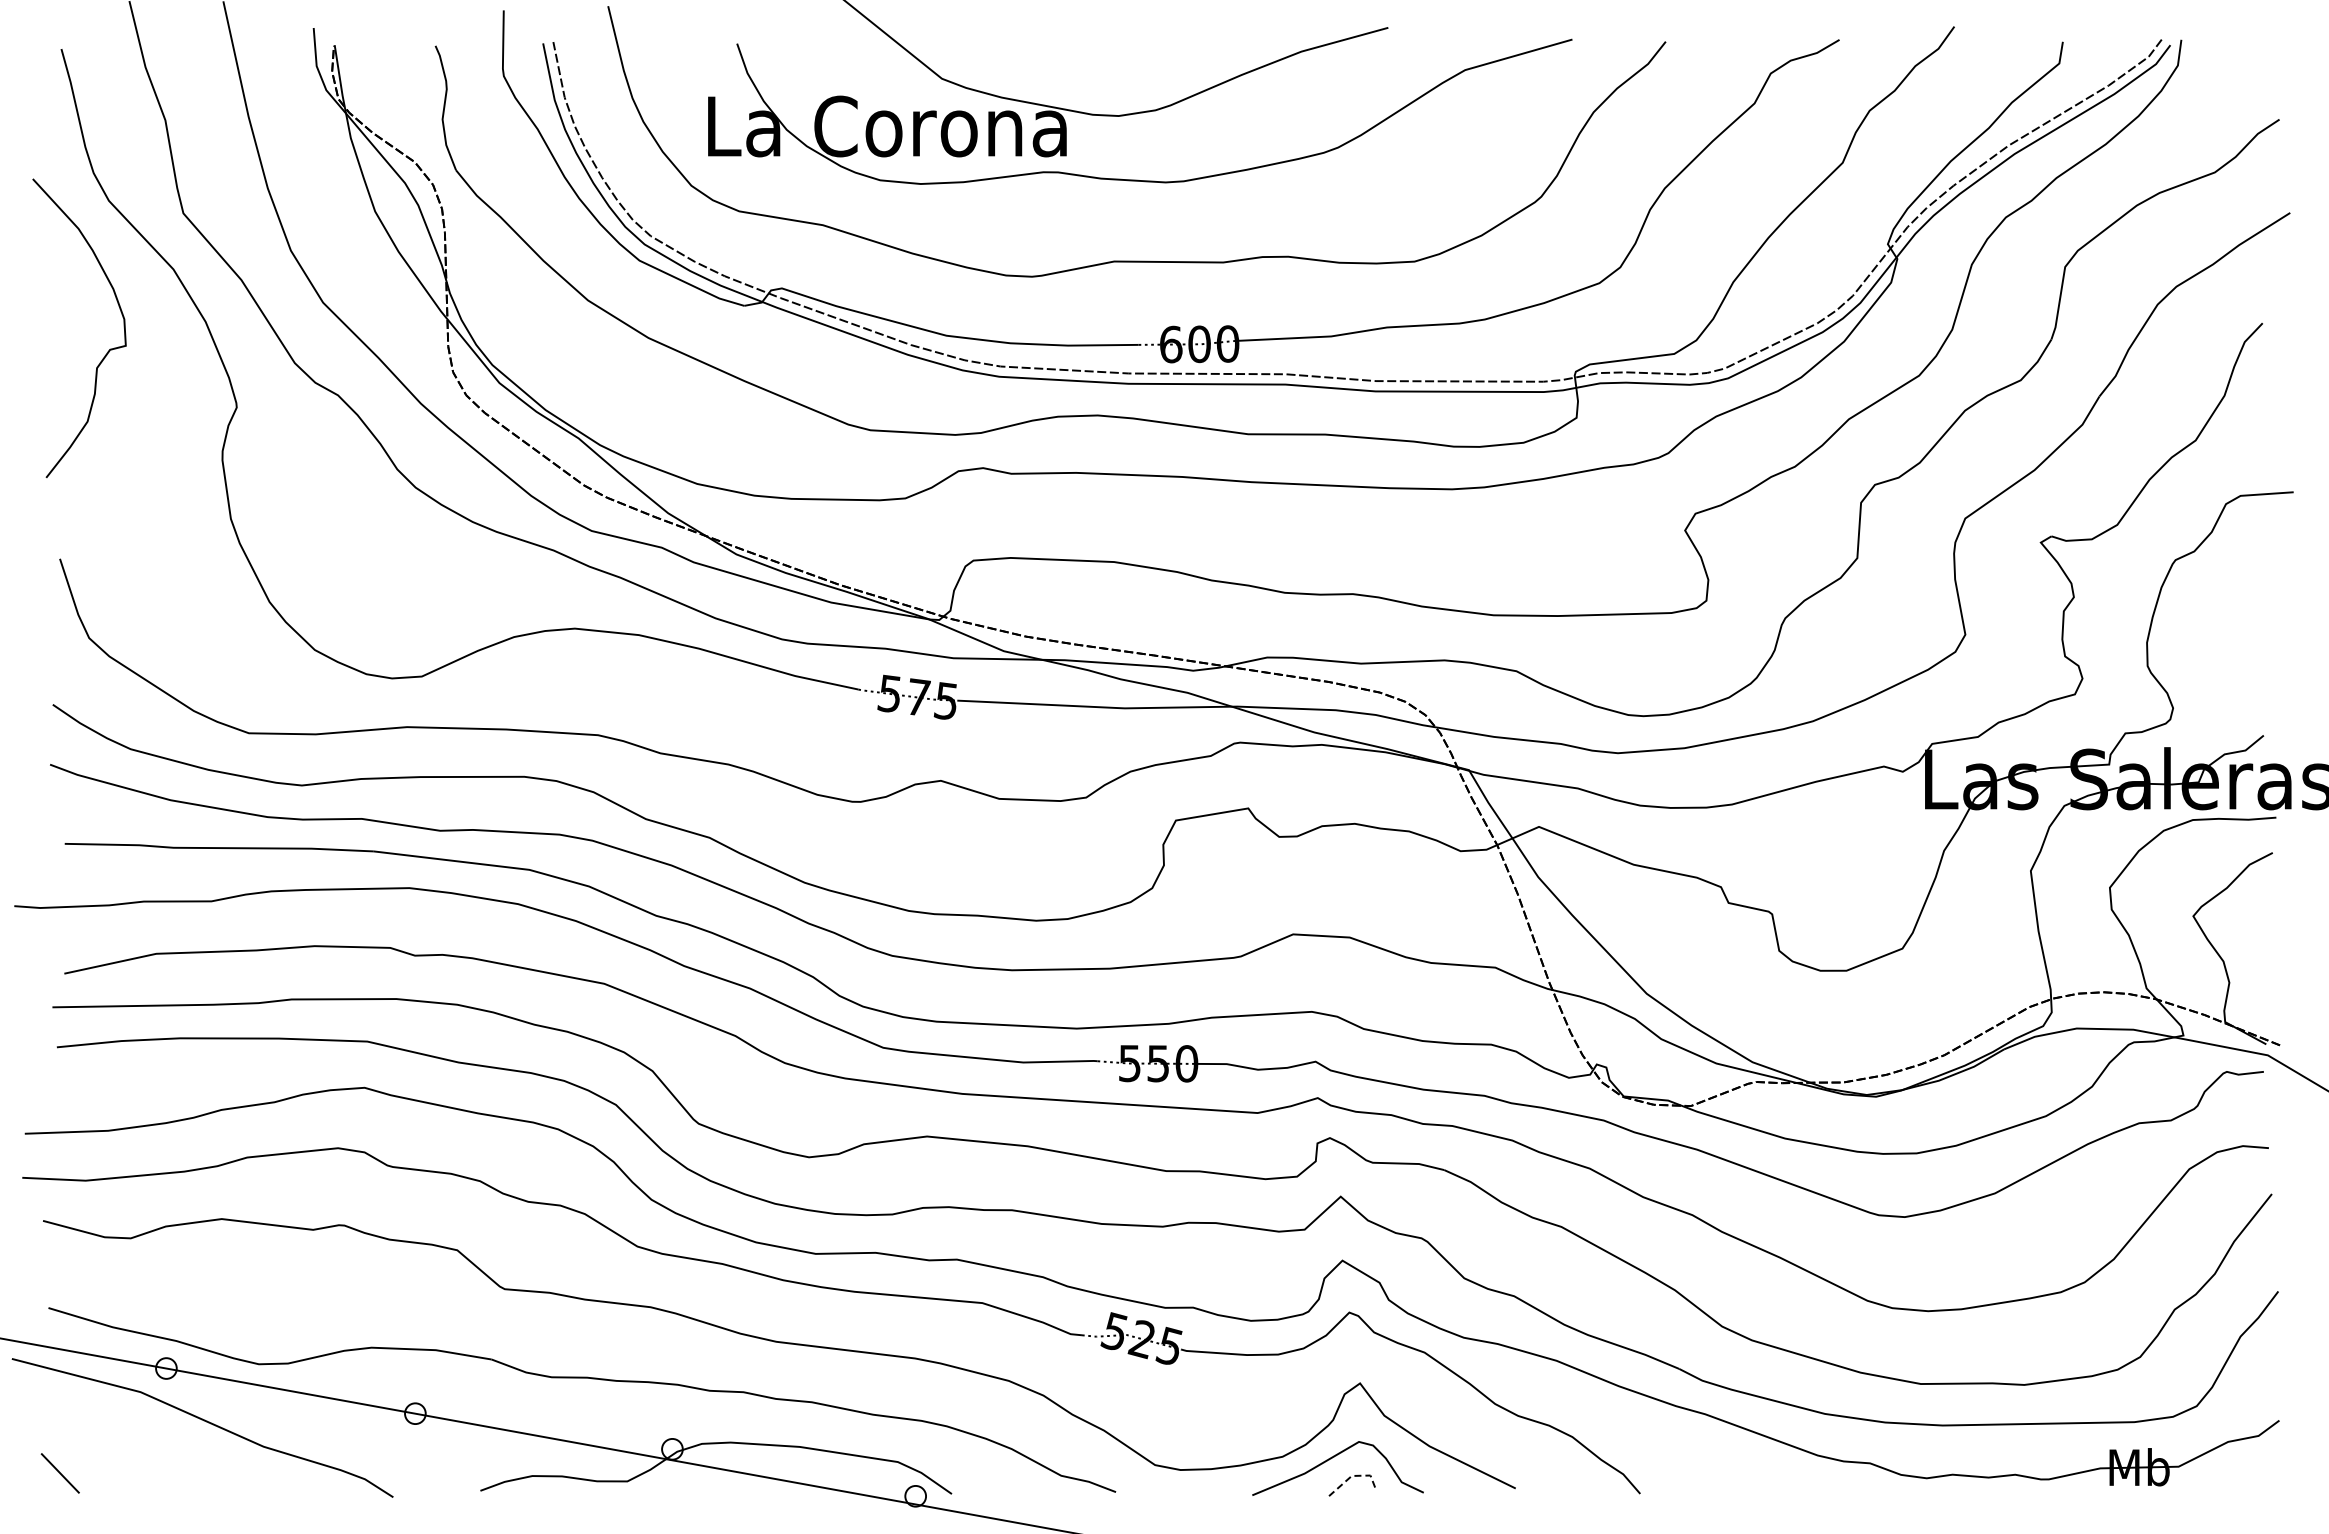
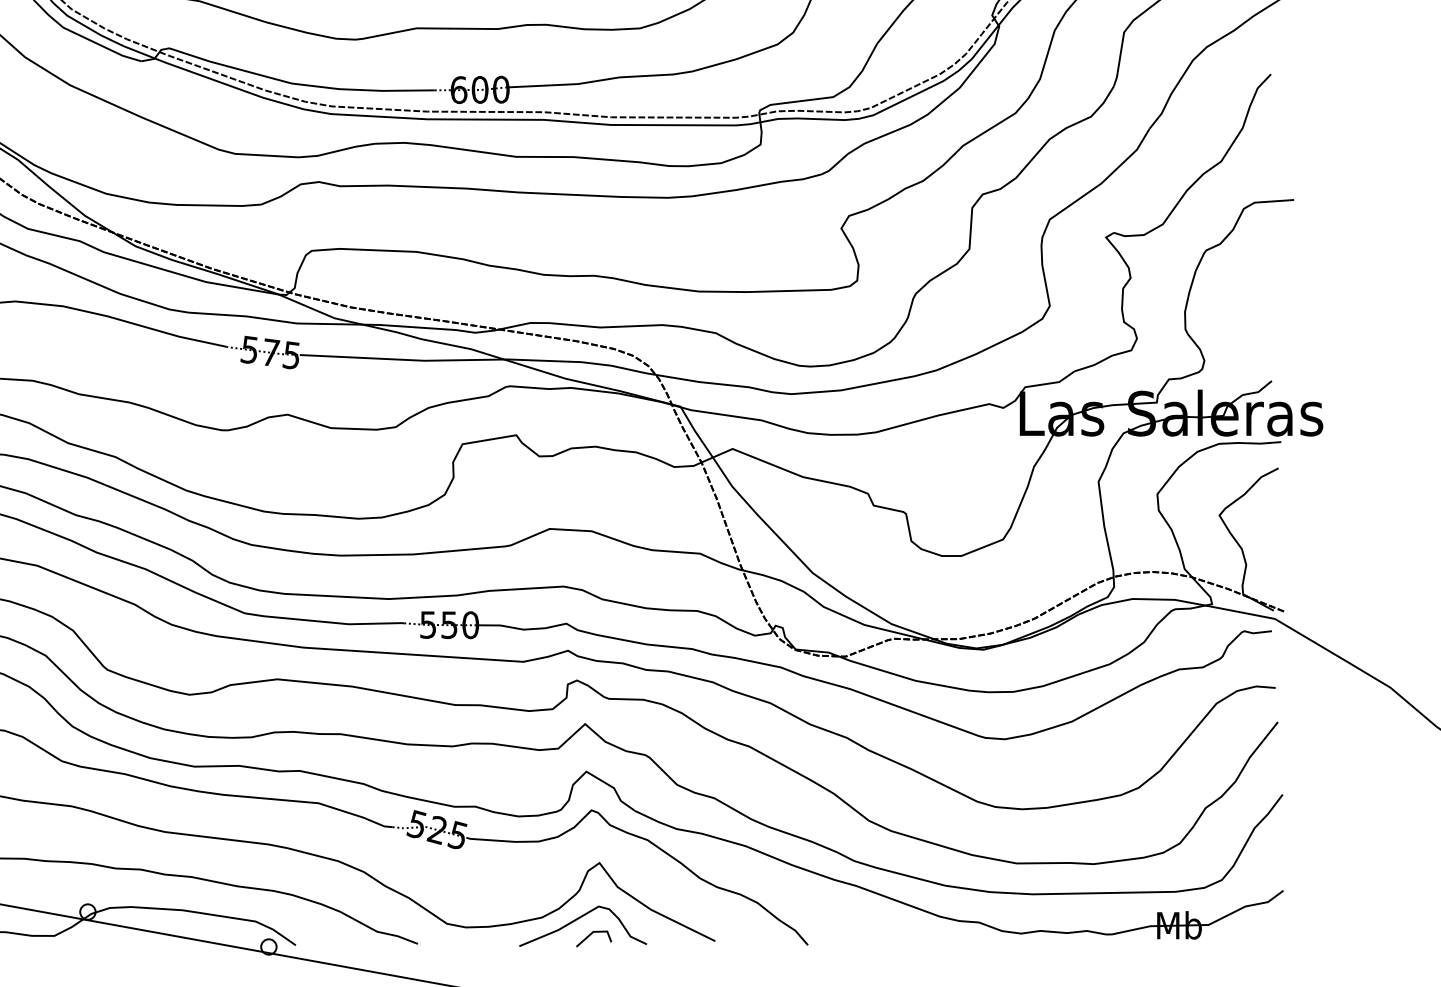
line: (1353, 1475) -> (594, 931), dashed -> solid

